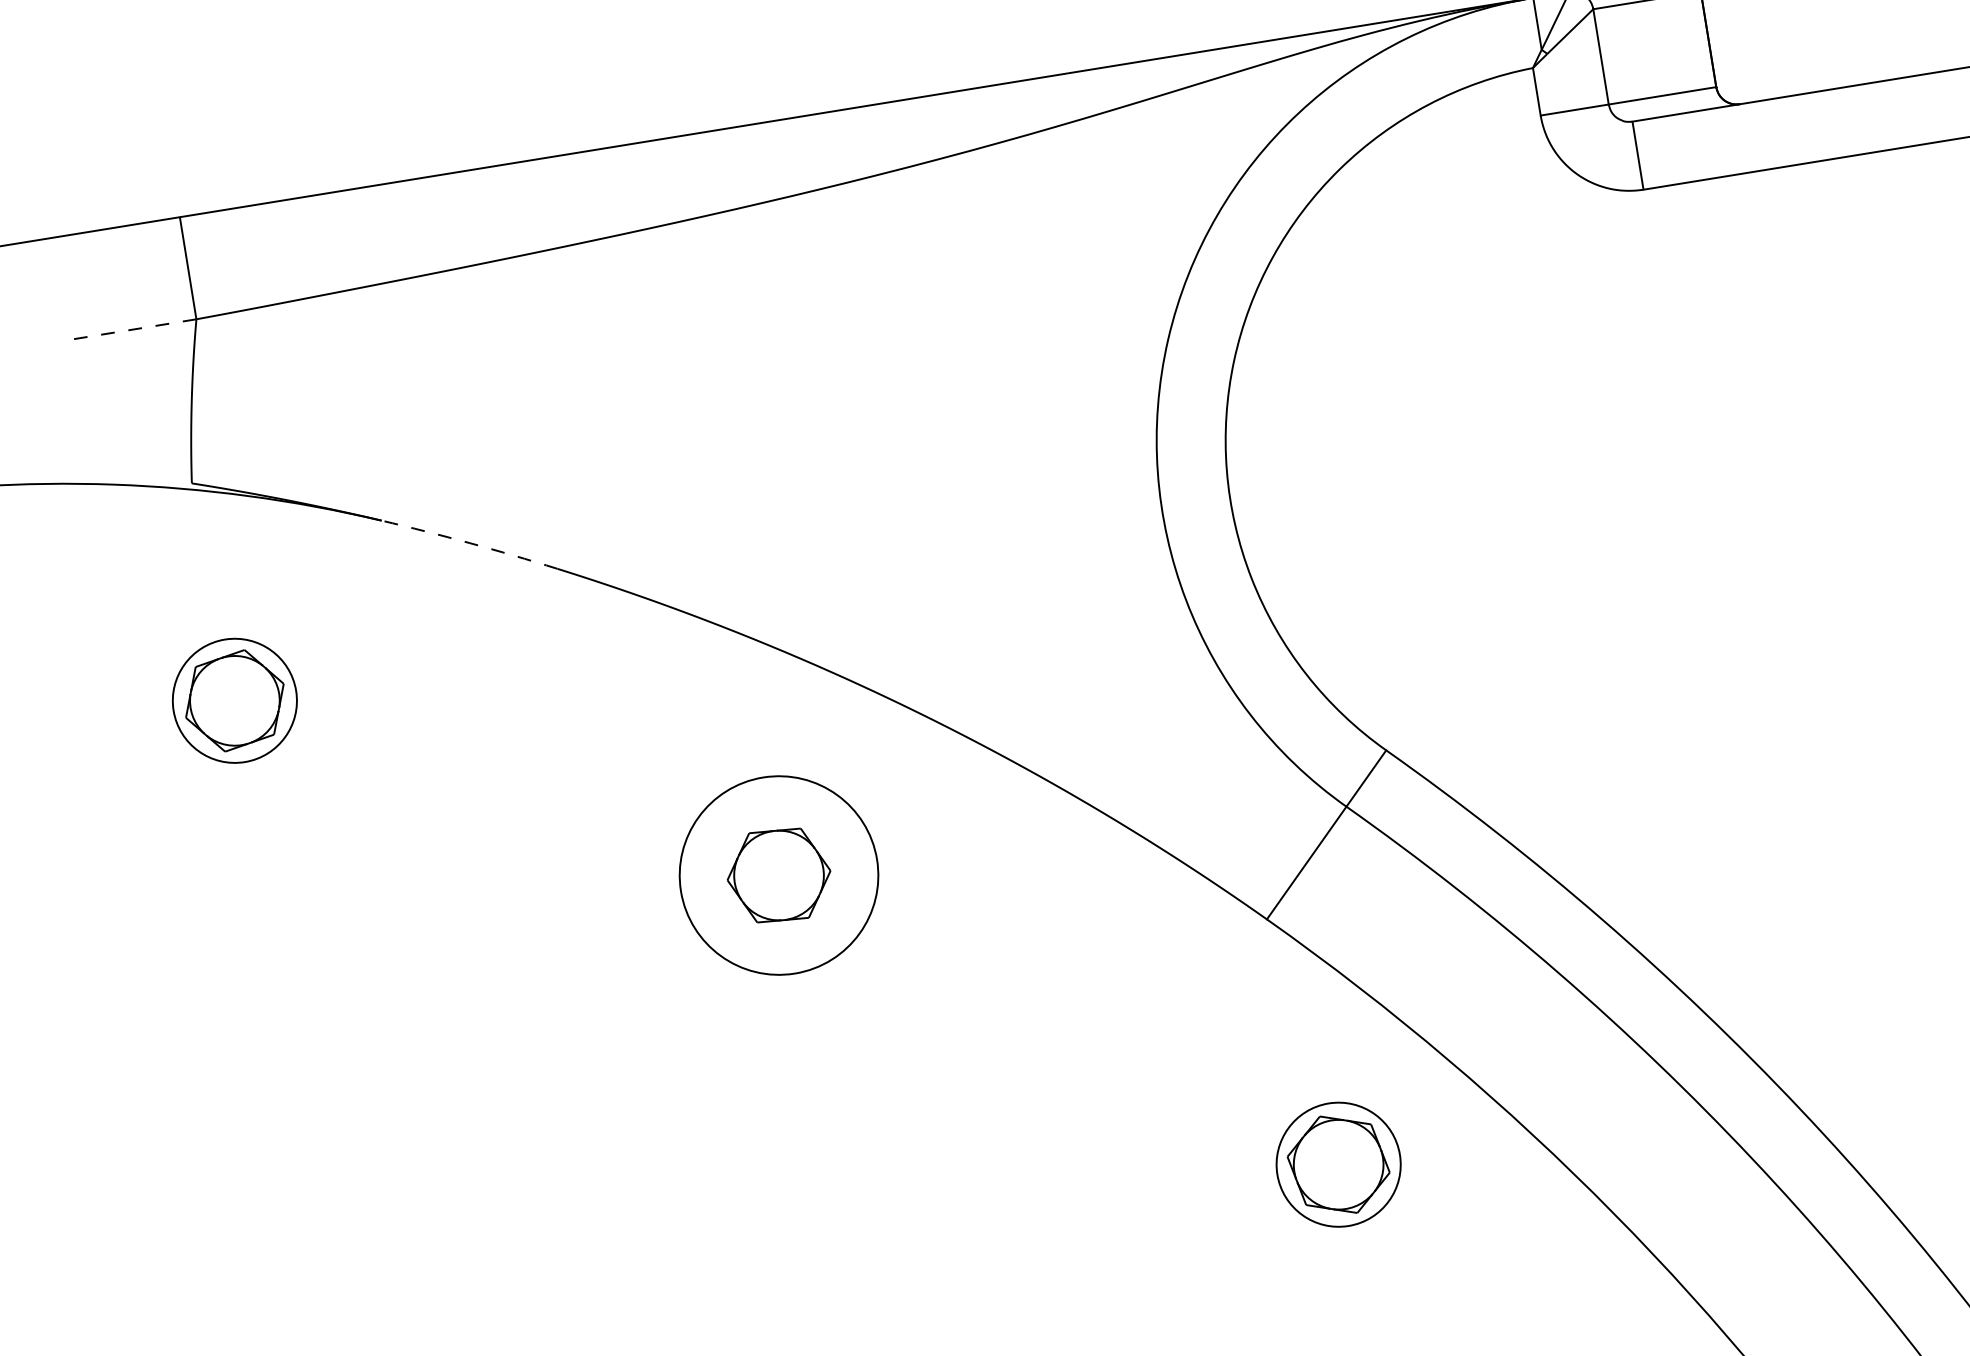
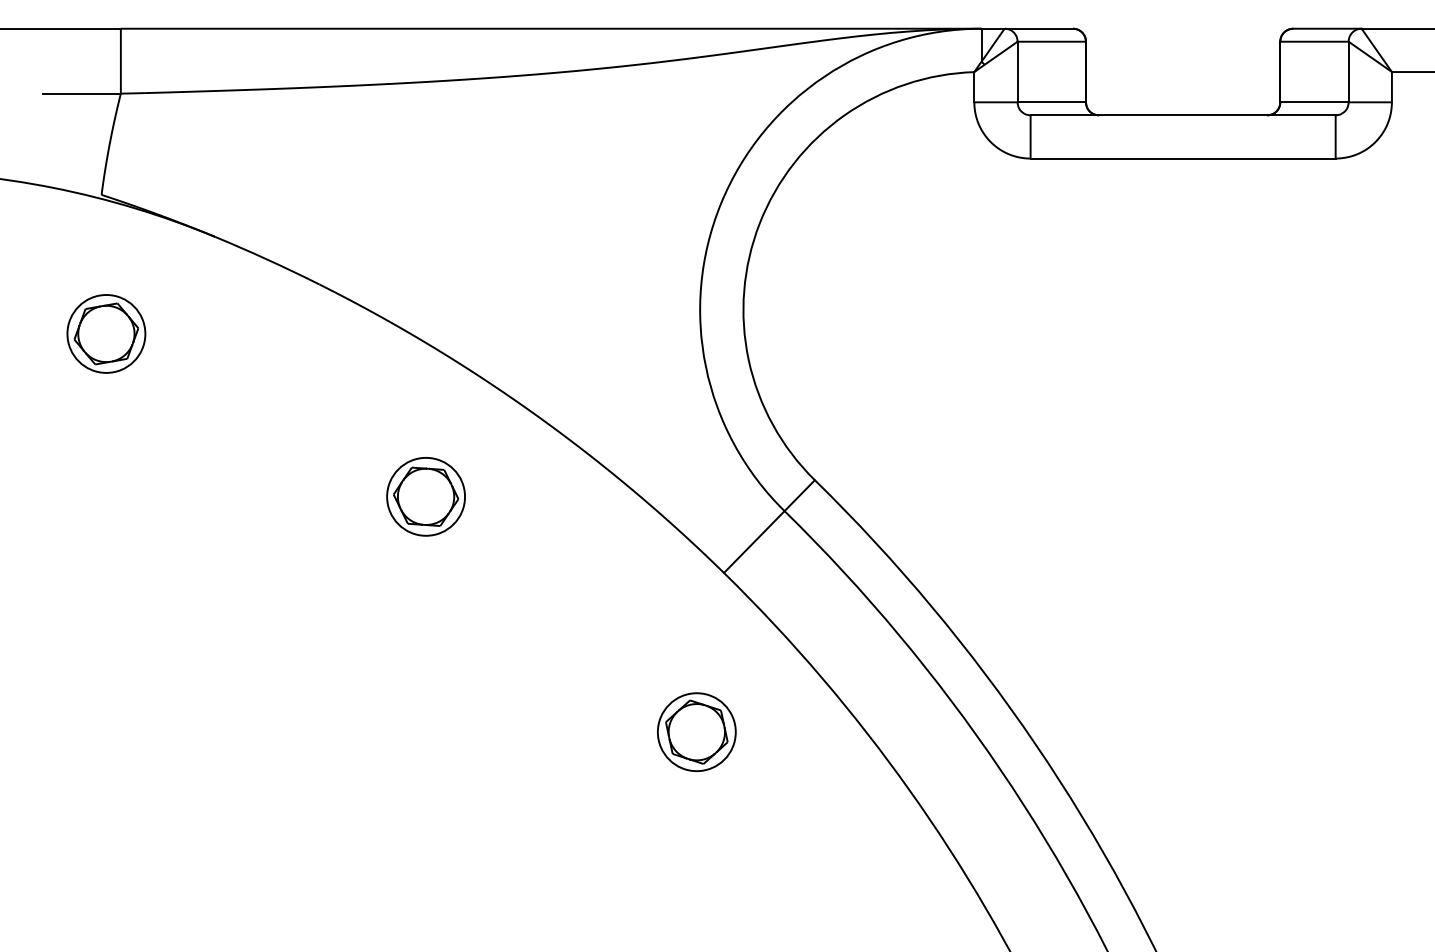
line: (134, 329) -> (81, 93), dashed -> solid
arc: (469, 542) -> (267, 259), dashed -> solid
circle: (779, 874) -> (426, 496), size x0.62
part: (1338, 1165) -> (696, 732), moved

